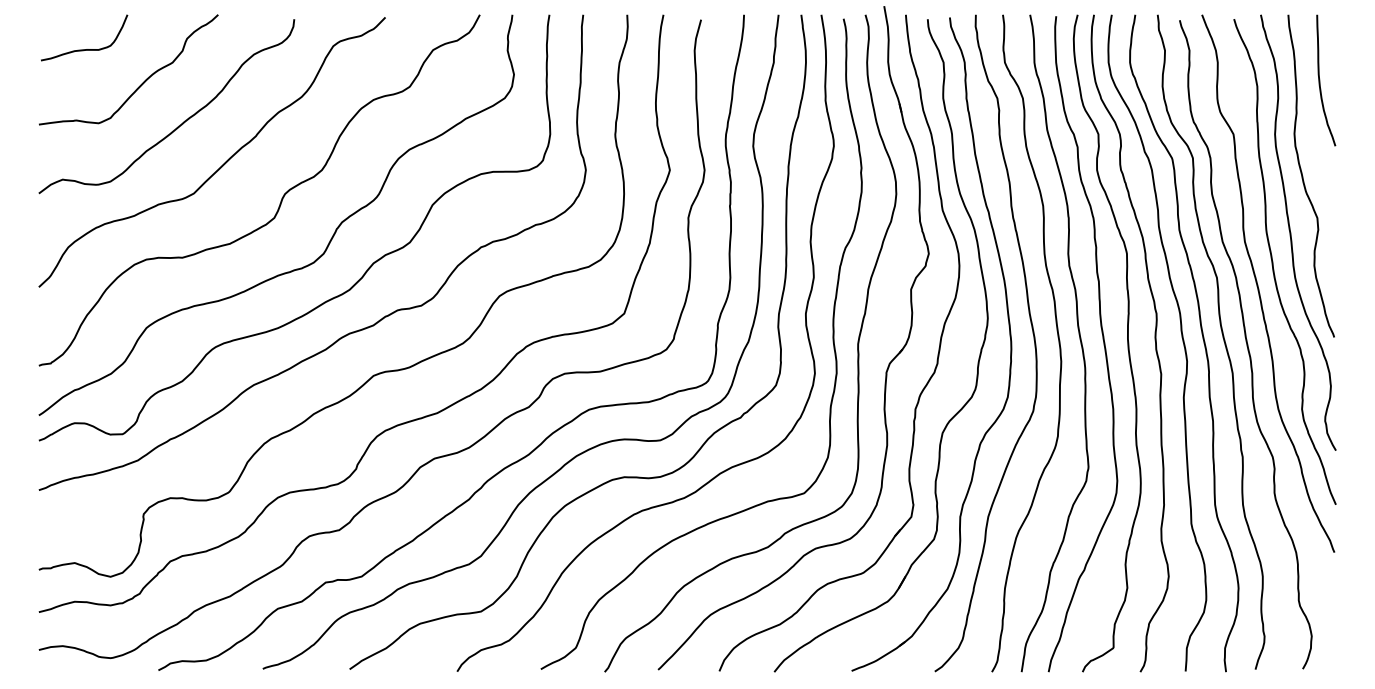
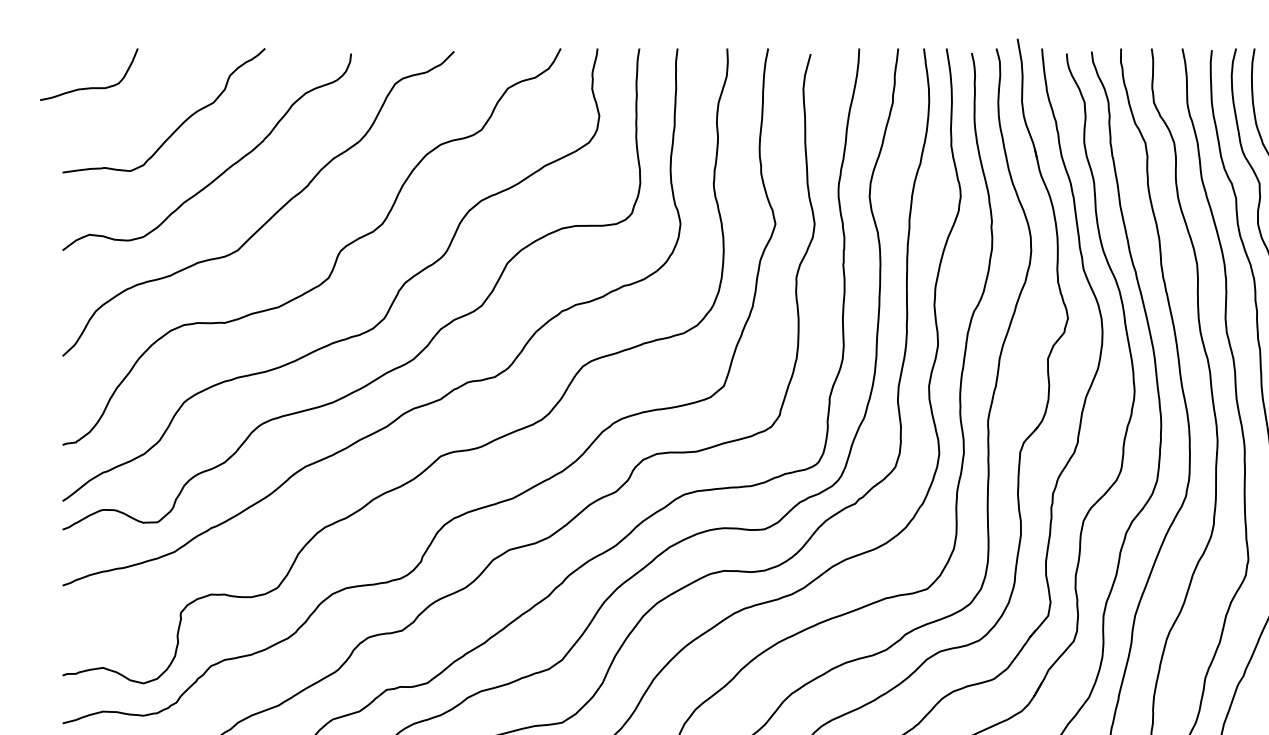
curve: (84, 49) -> (89, 87), moved

